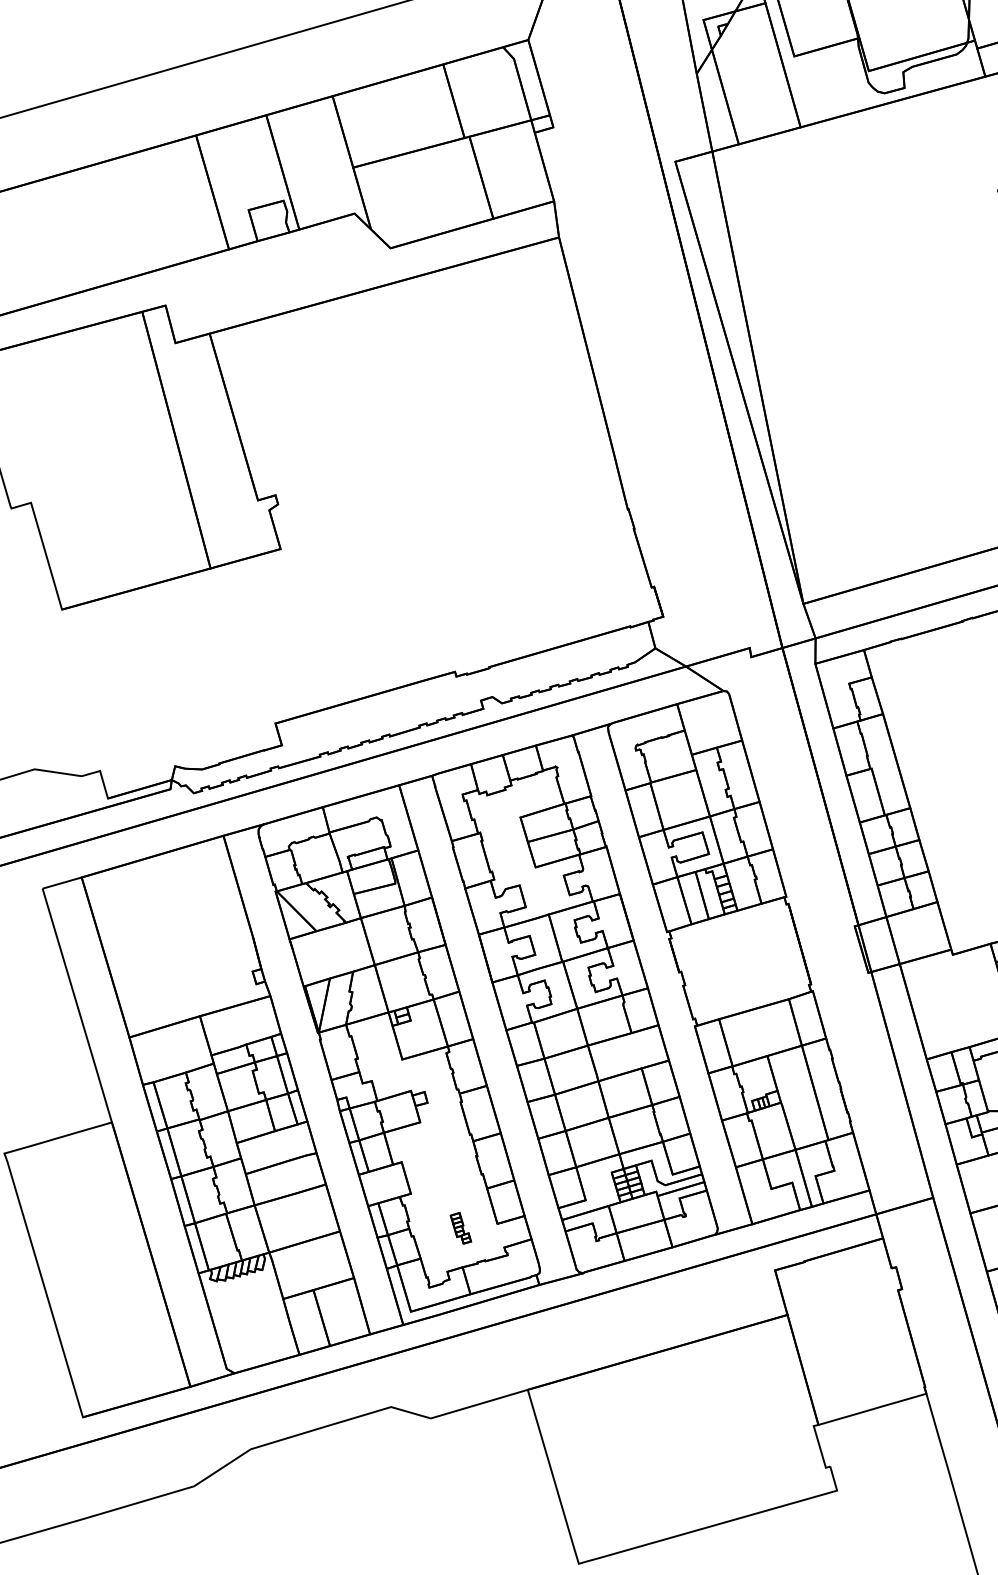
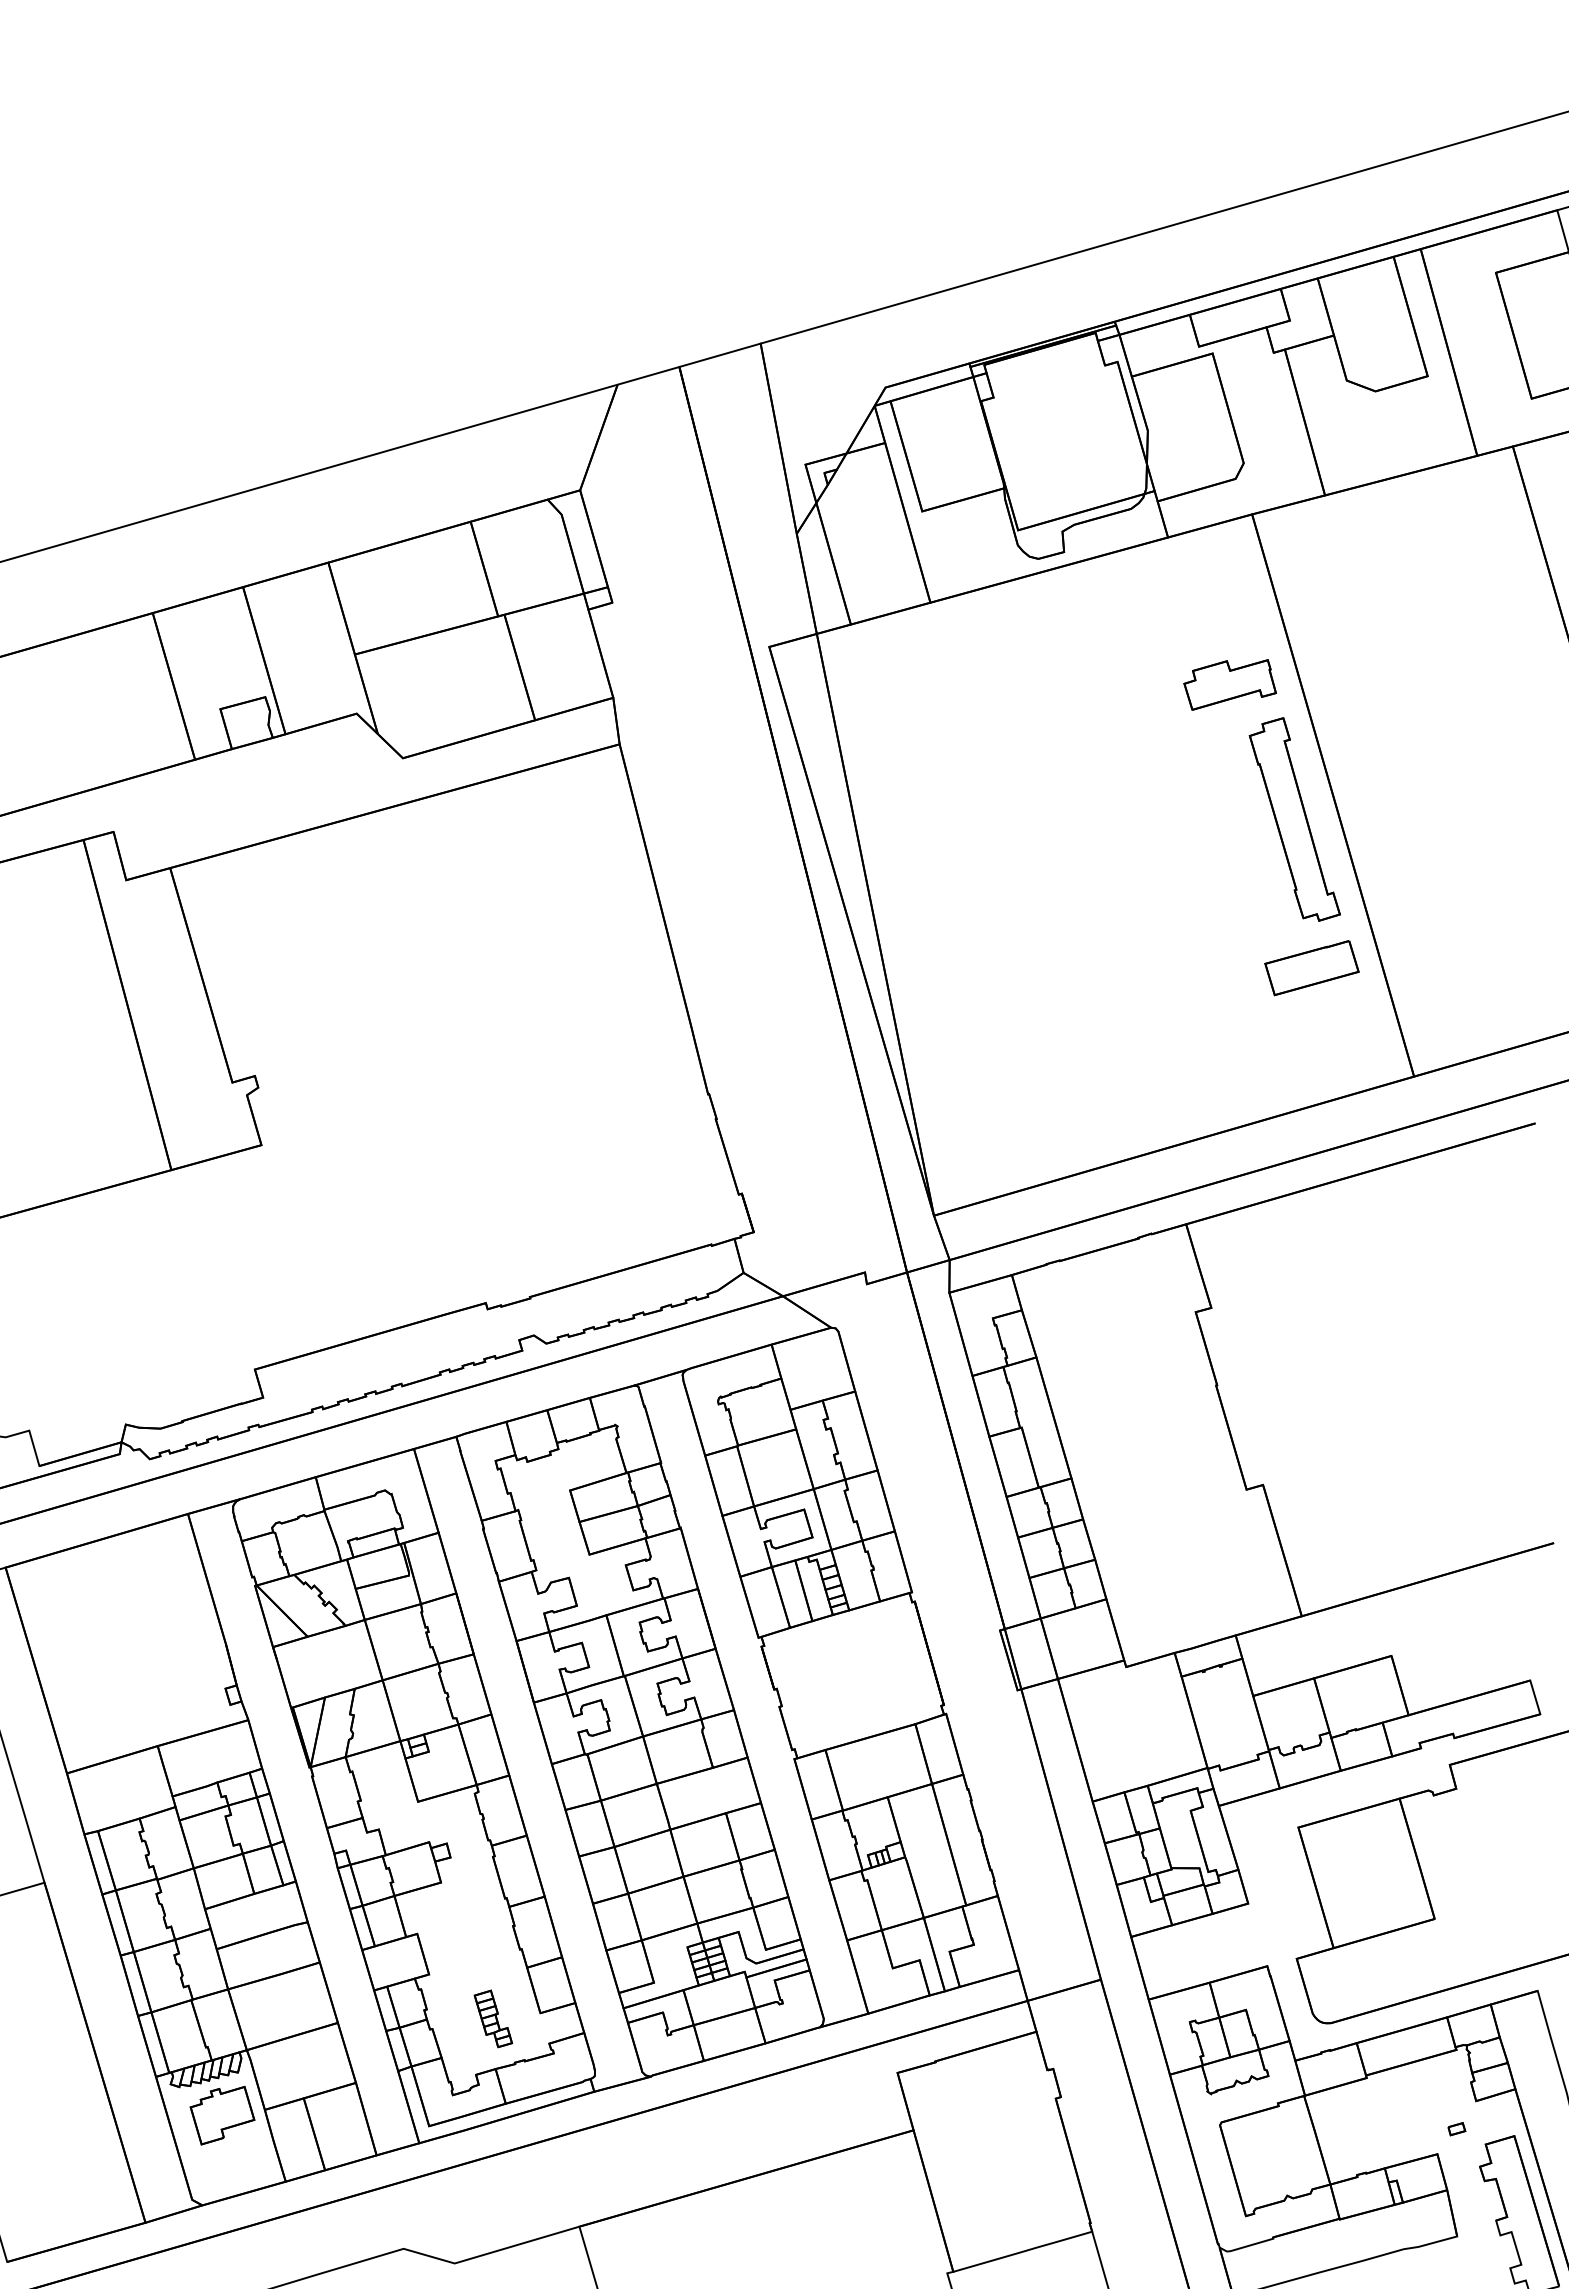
part: (460, 1228) -> (493, 2018), size x1.43
part: (250, 1303) -> (222, 2115), added

